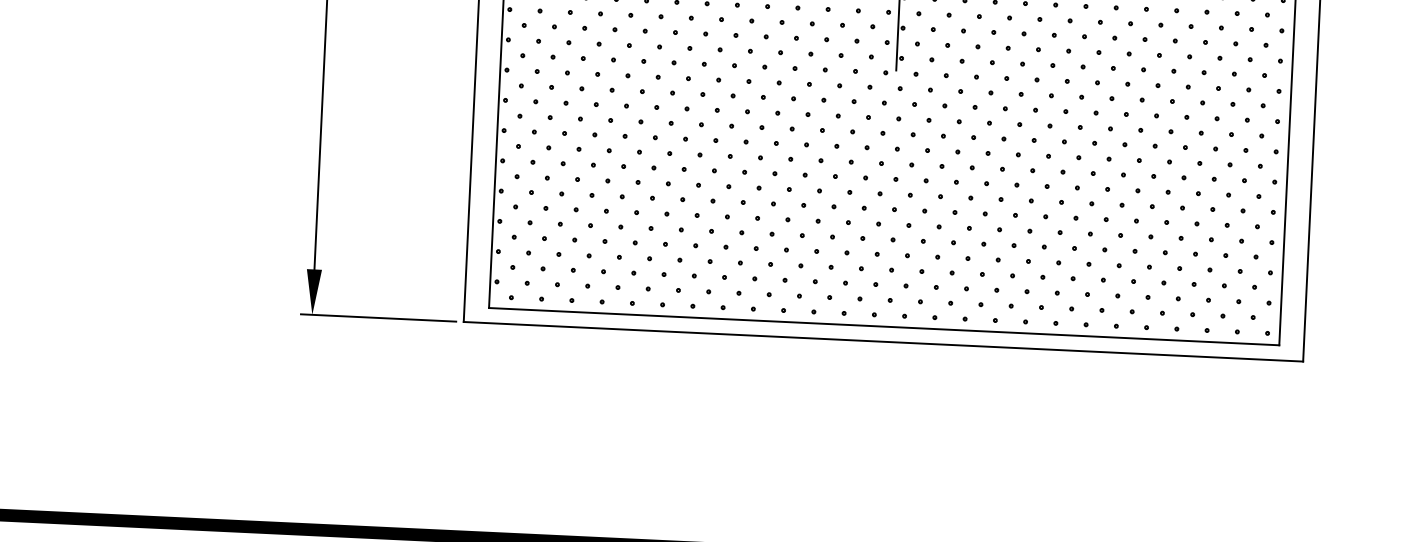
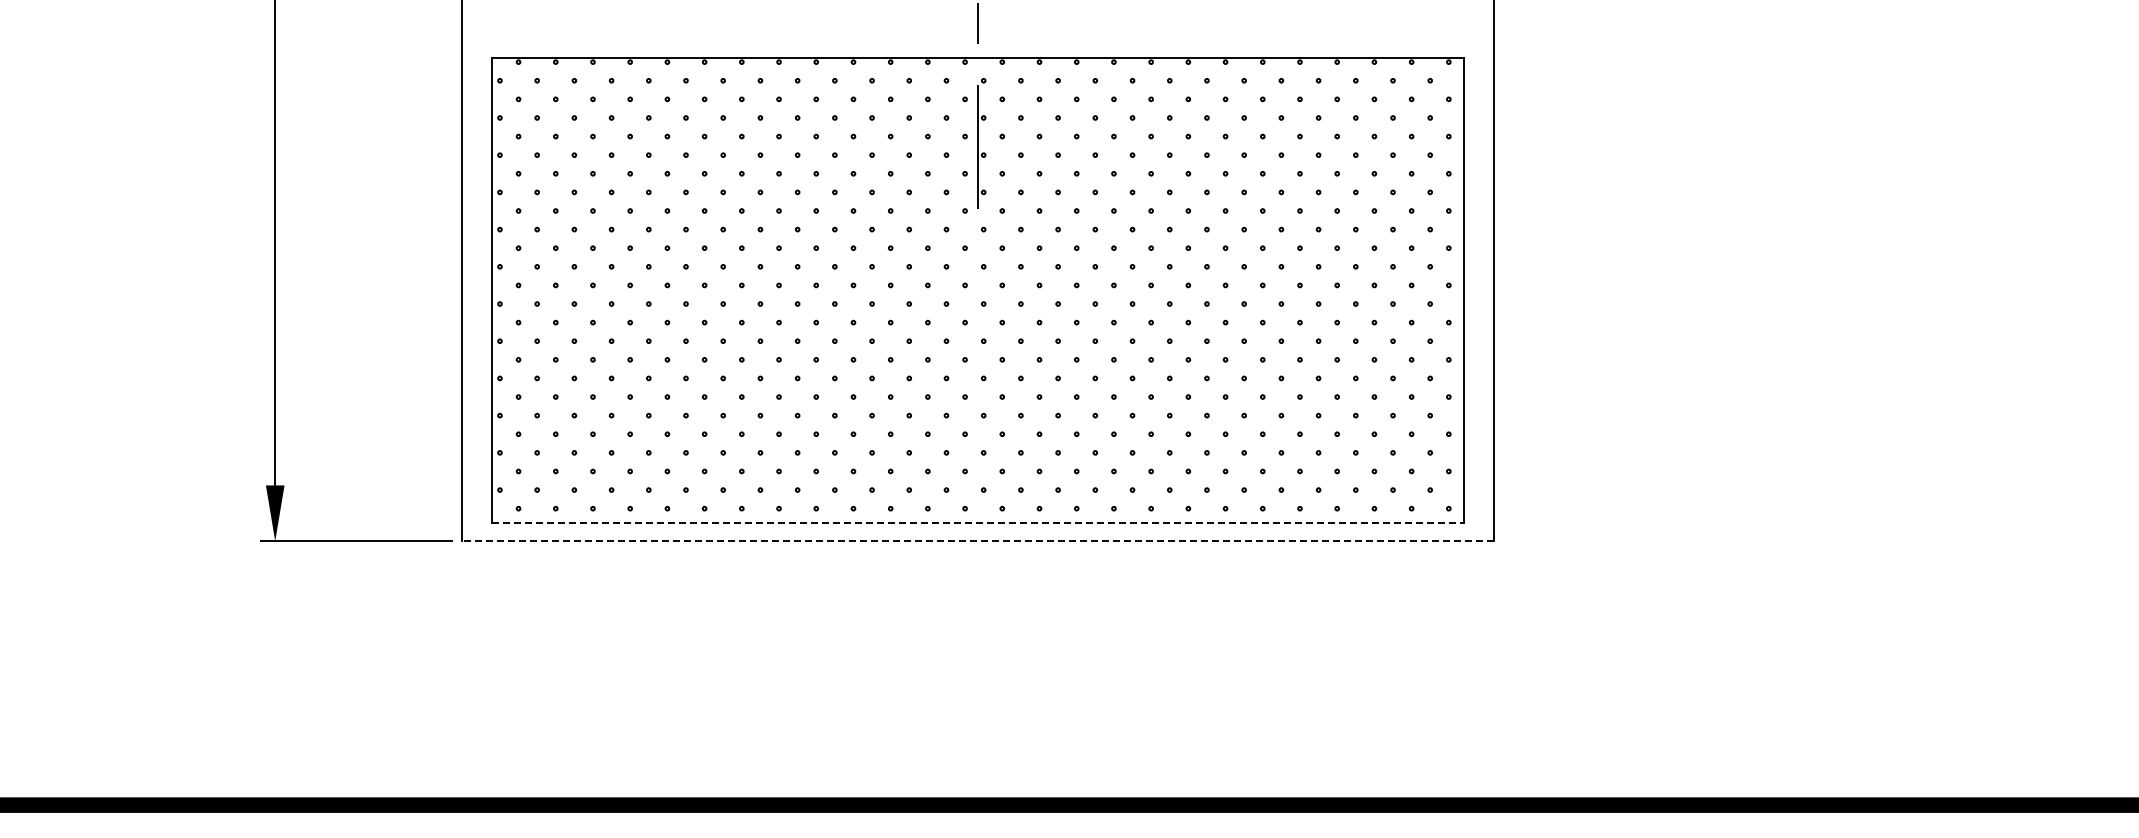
line: (884, 326) -> (978, 522), solid -> dashed
line: (883, 341) -> (977, 541), solid -> dashed

